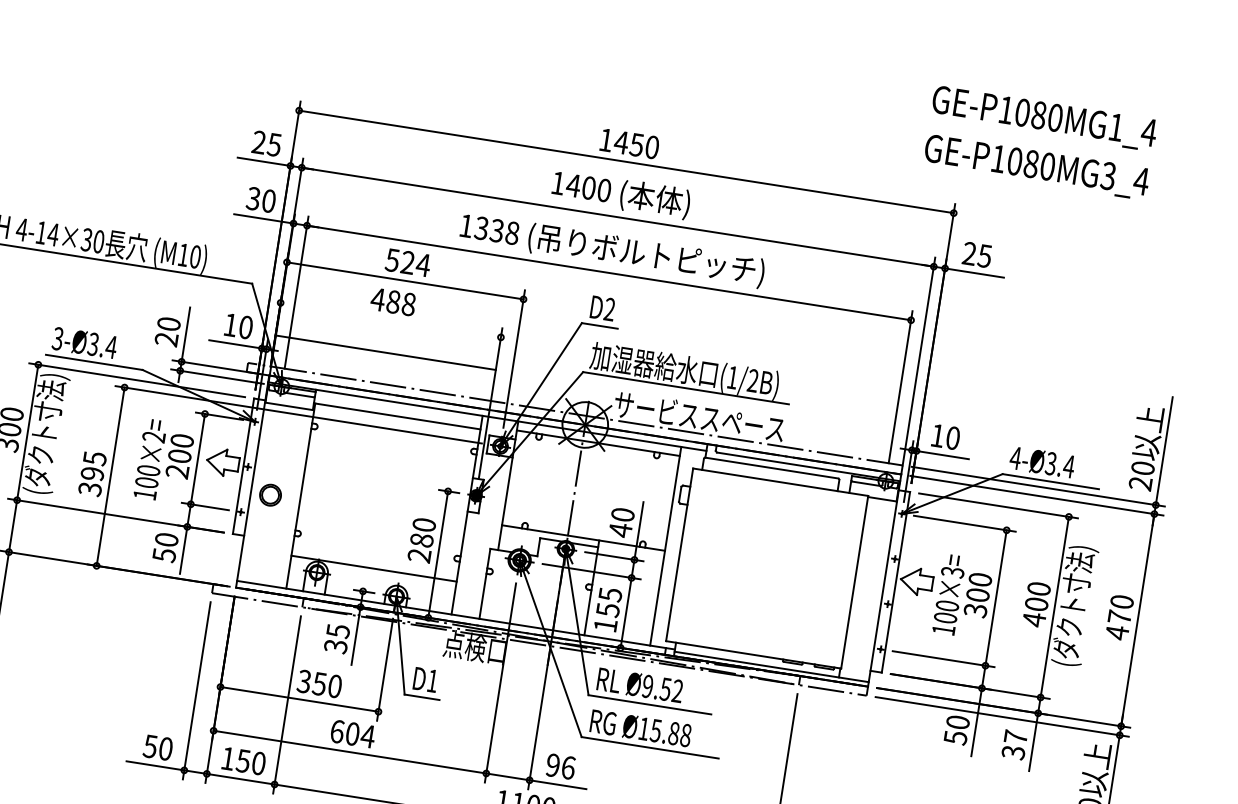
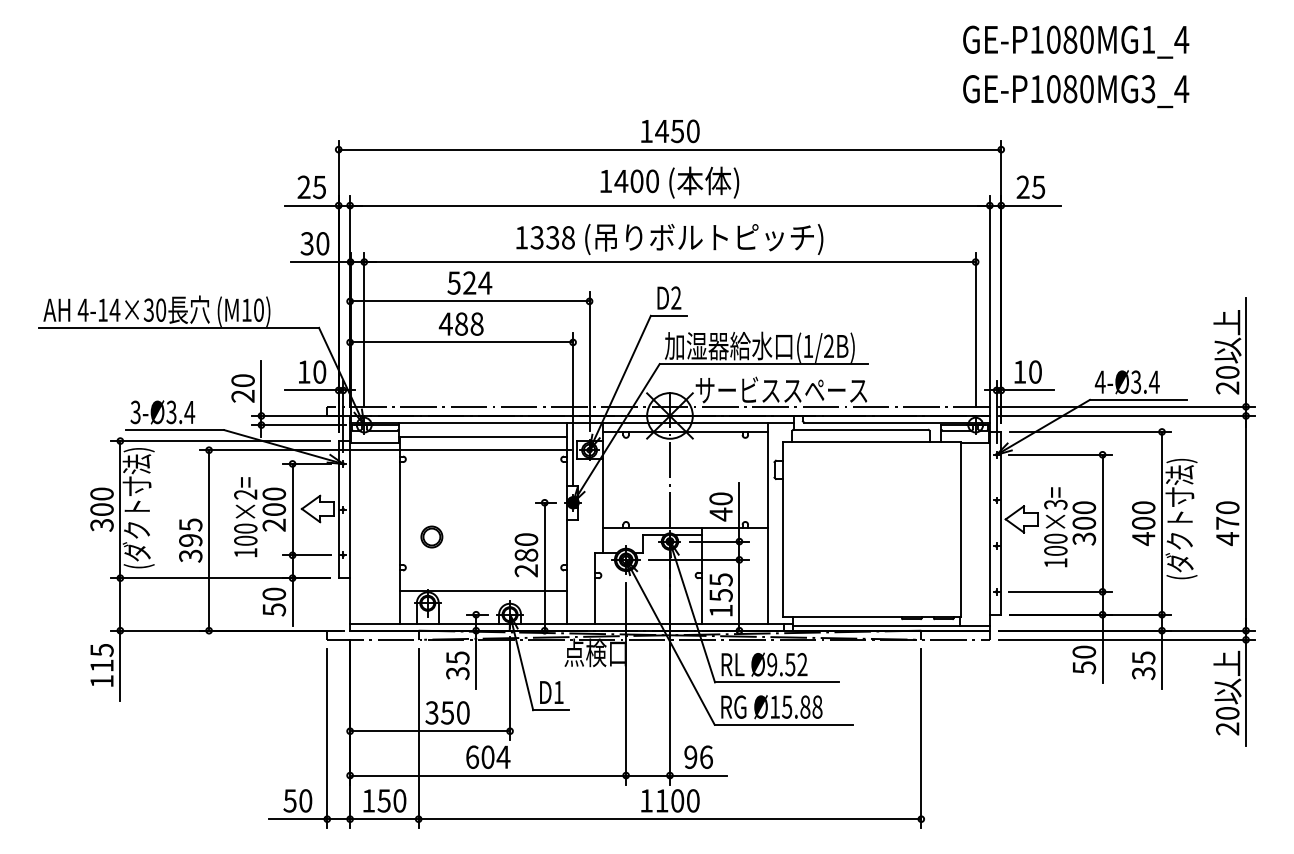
line: (385, 352) -> (461, 342), moved
part: (270, 494) -> (431, 536), moved
text: (1015, 736) -> (1143, 657), 37 -> 35

